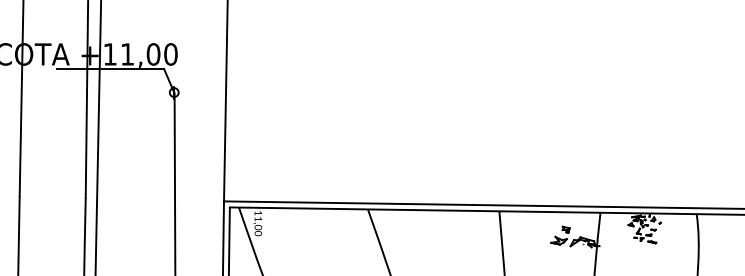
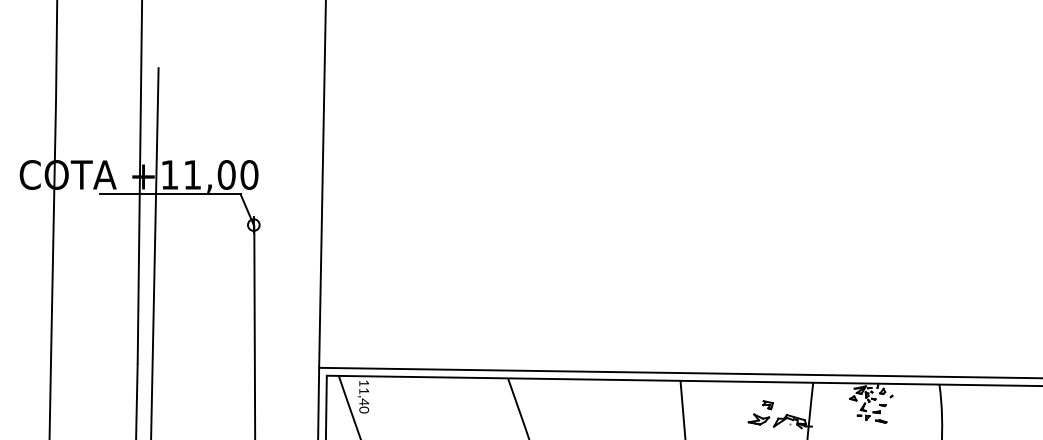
text: (258, 227) -> (364, 401), 11,00 -> 11,40

